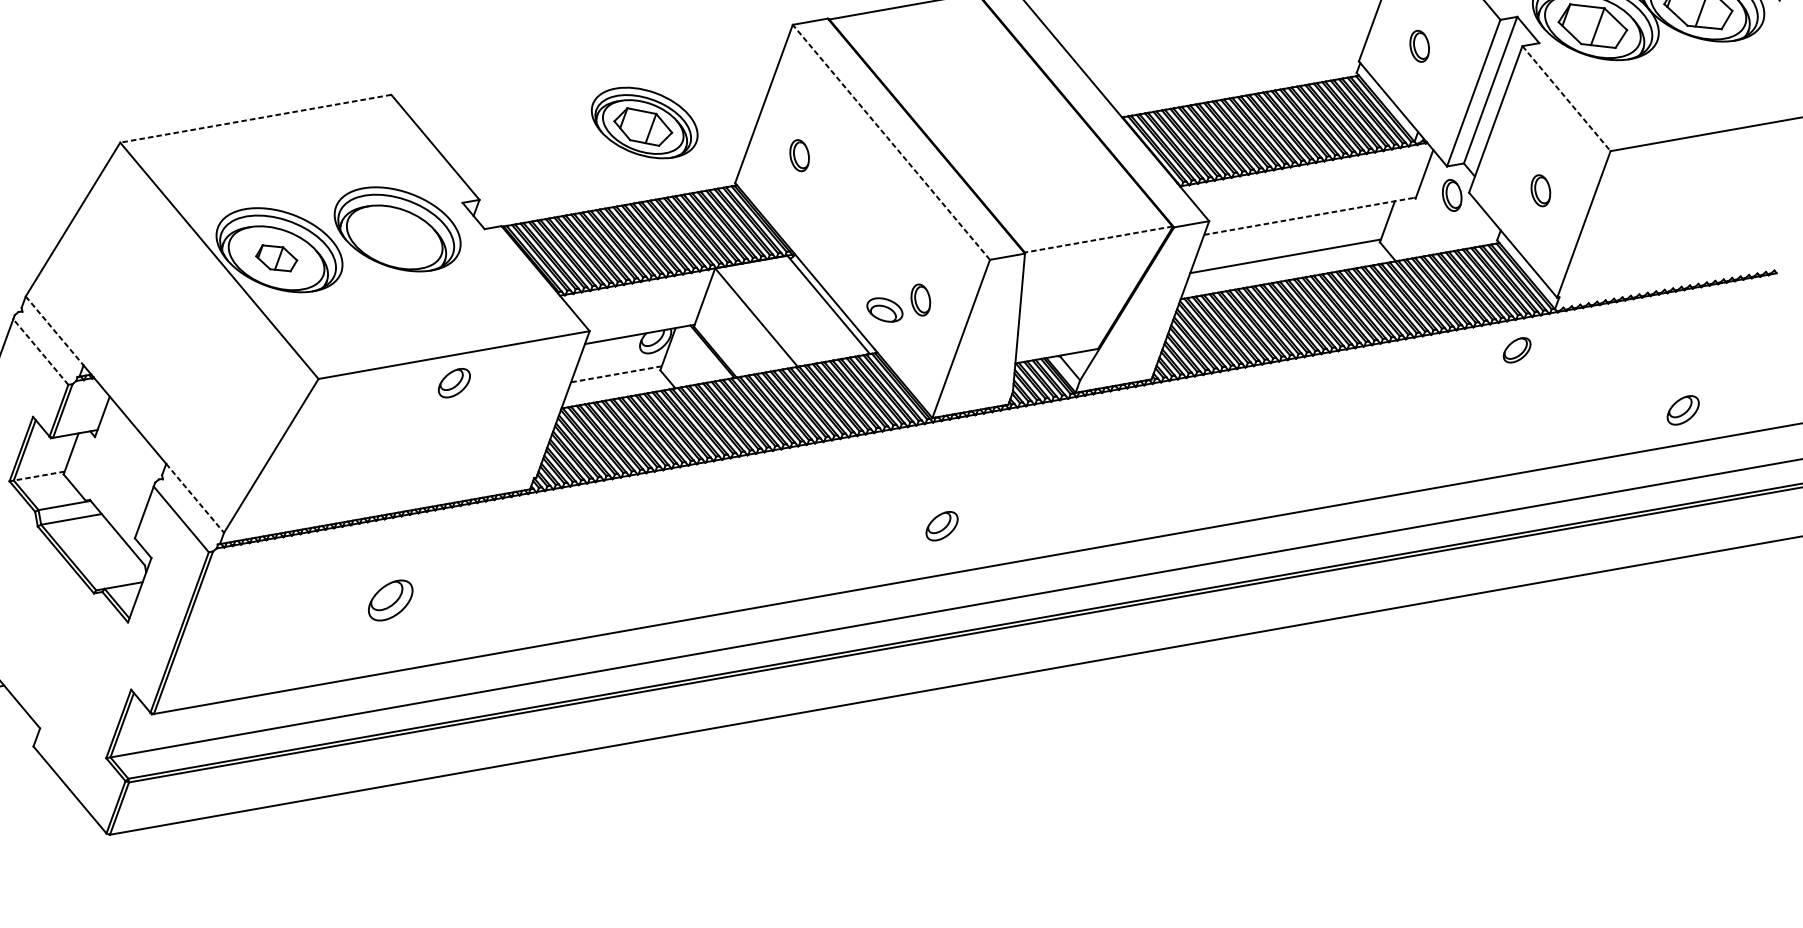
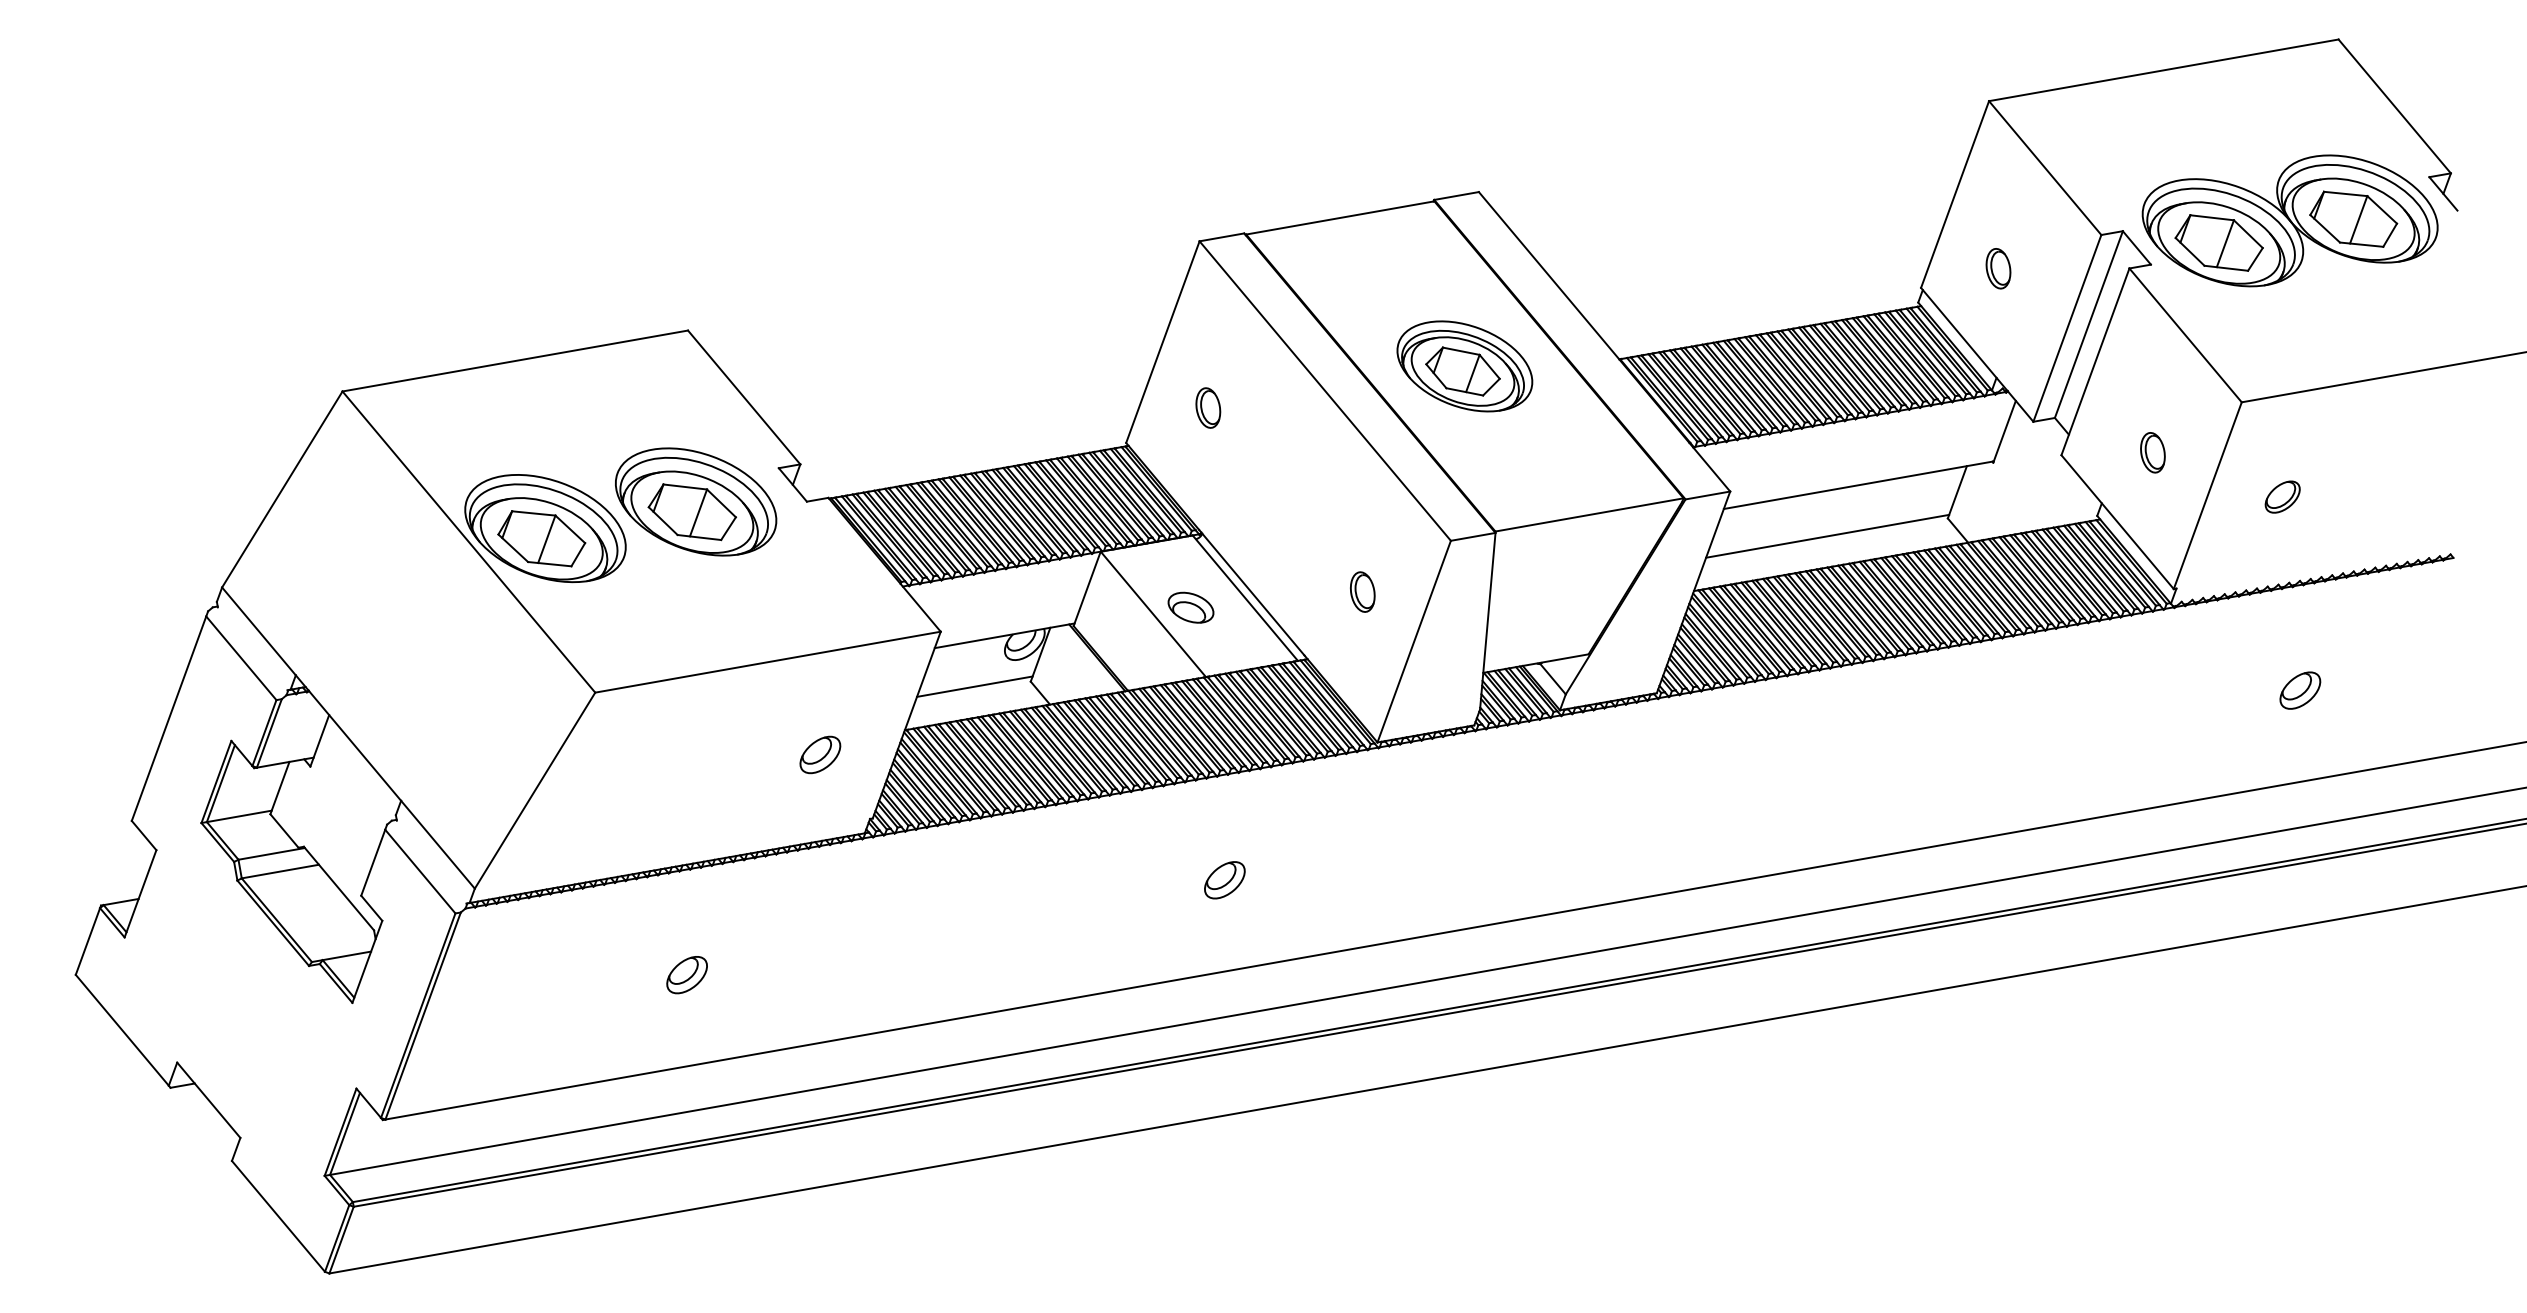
line: (1566, 98) -> (2185, 335), dashed -> solid
line: (255, 119) -> (514, 361), dashed -> solid
part: (644, 123) -> (1464, 366), moved
line: (890, 141) -> (1324, 390), dashed -> solid
part: (1451, 195) -> (2039, 458), removed
line: (1310, 216) -> (1859, 485), dashed -> solid
part: (394, 237) -> (691, 512), added
line: (1098, 239) -> (1589, 514), dashed -> solid
part: (276, 258) -> (541, 538), size x1.67
part: (884, 309) -> (1190, 607), moved
line: (55, 331) -> (259, 631), dashed -> solid
part: (1516, 349) -> (2282, 496), moved
line: (40, 352) -> (241, 658), dashed -> solid
line: (616, 374) -> (974, 686), dashed -> solid
part: (454, 382) -> (820, 754), moved
part: (1683, 410) -> (2300, 690), moved
line: (39, 476) -> (239, 816), dashed -> solid
line: (195, 498) -> (438, 845), dashed -> solid
part: (941, 526) -> (1224, 880), moved
part: (390, 600) -> (686, 975), size x0.71

